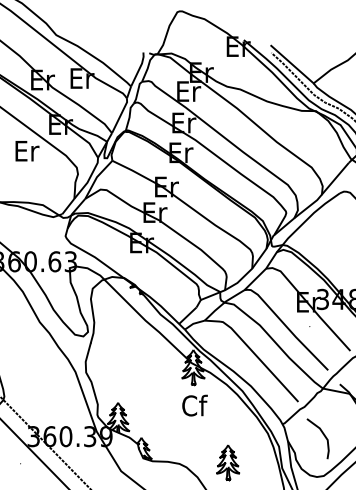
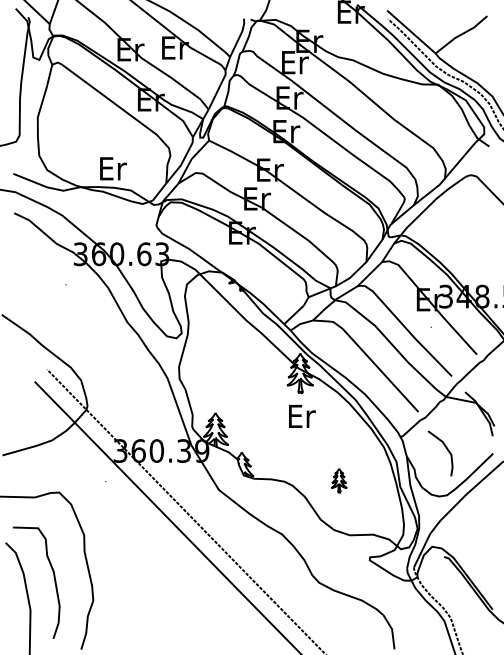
text: (27, 150) -> (113, 168), moved
text: (194, 405) -> (301, 416), Cf -> Er
part: (227, 462) -> (338, 480), size x0.6

